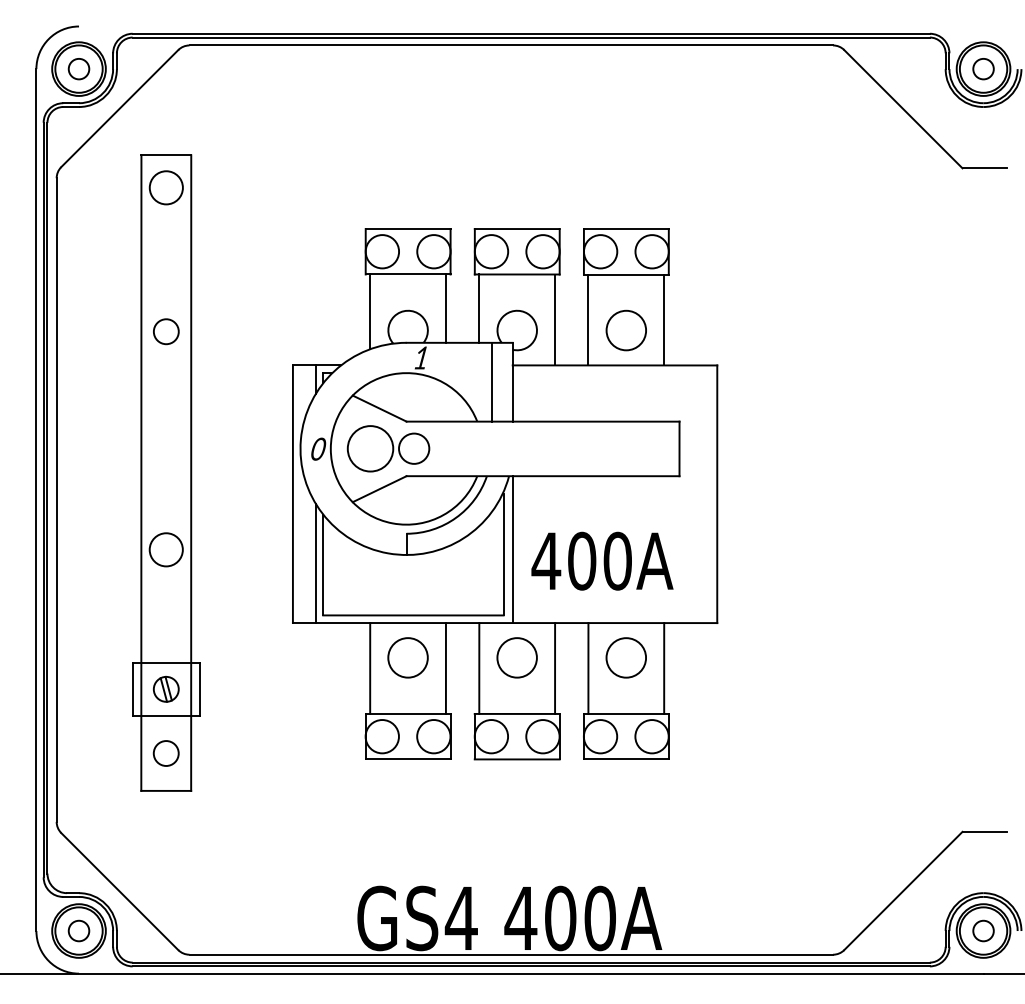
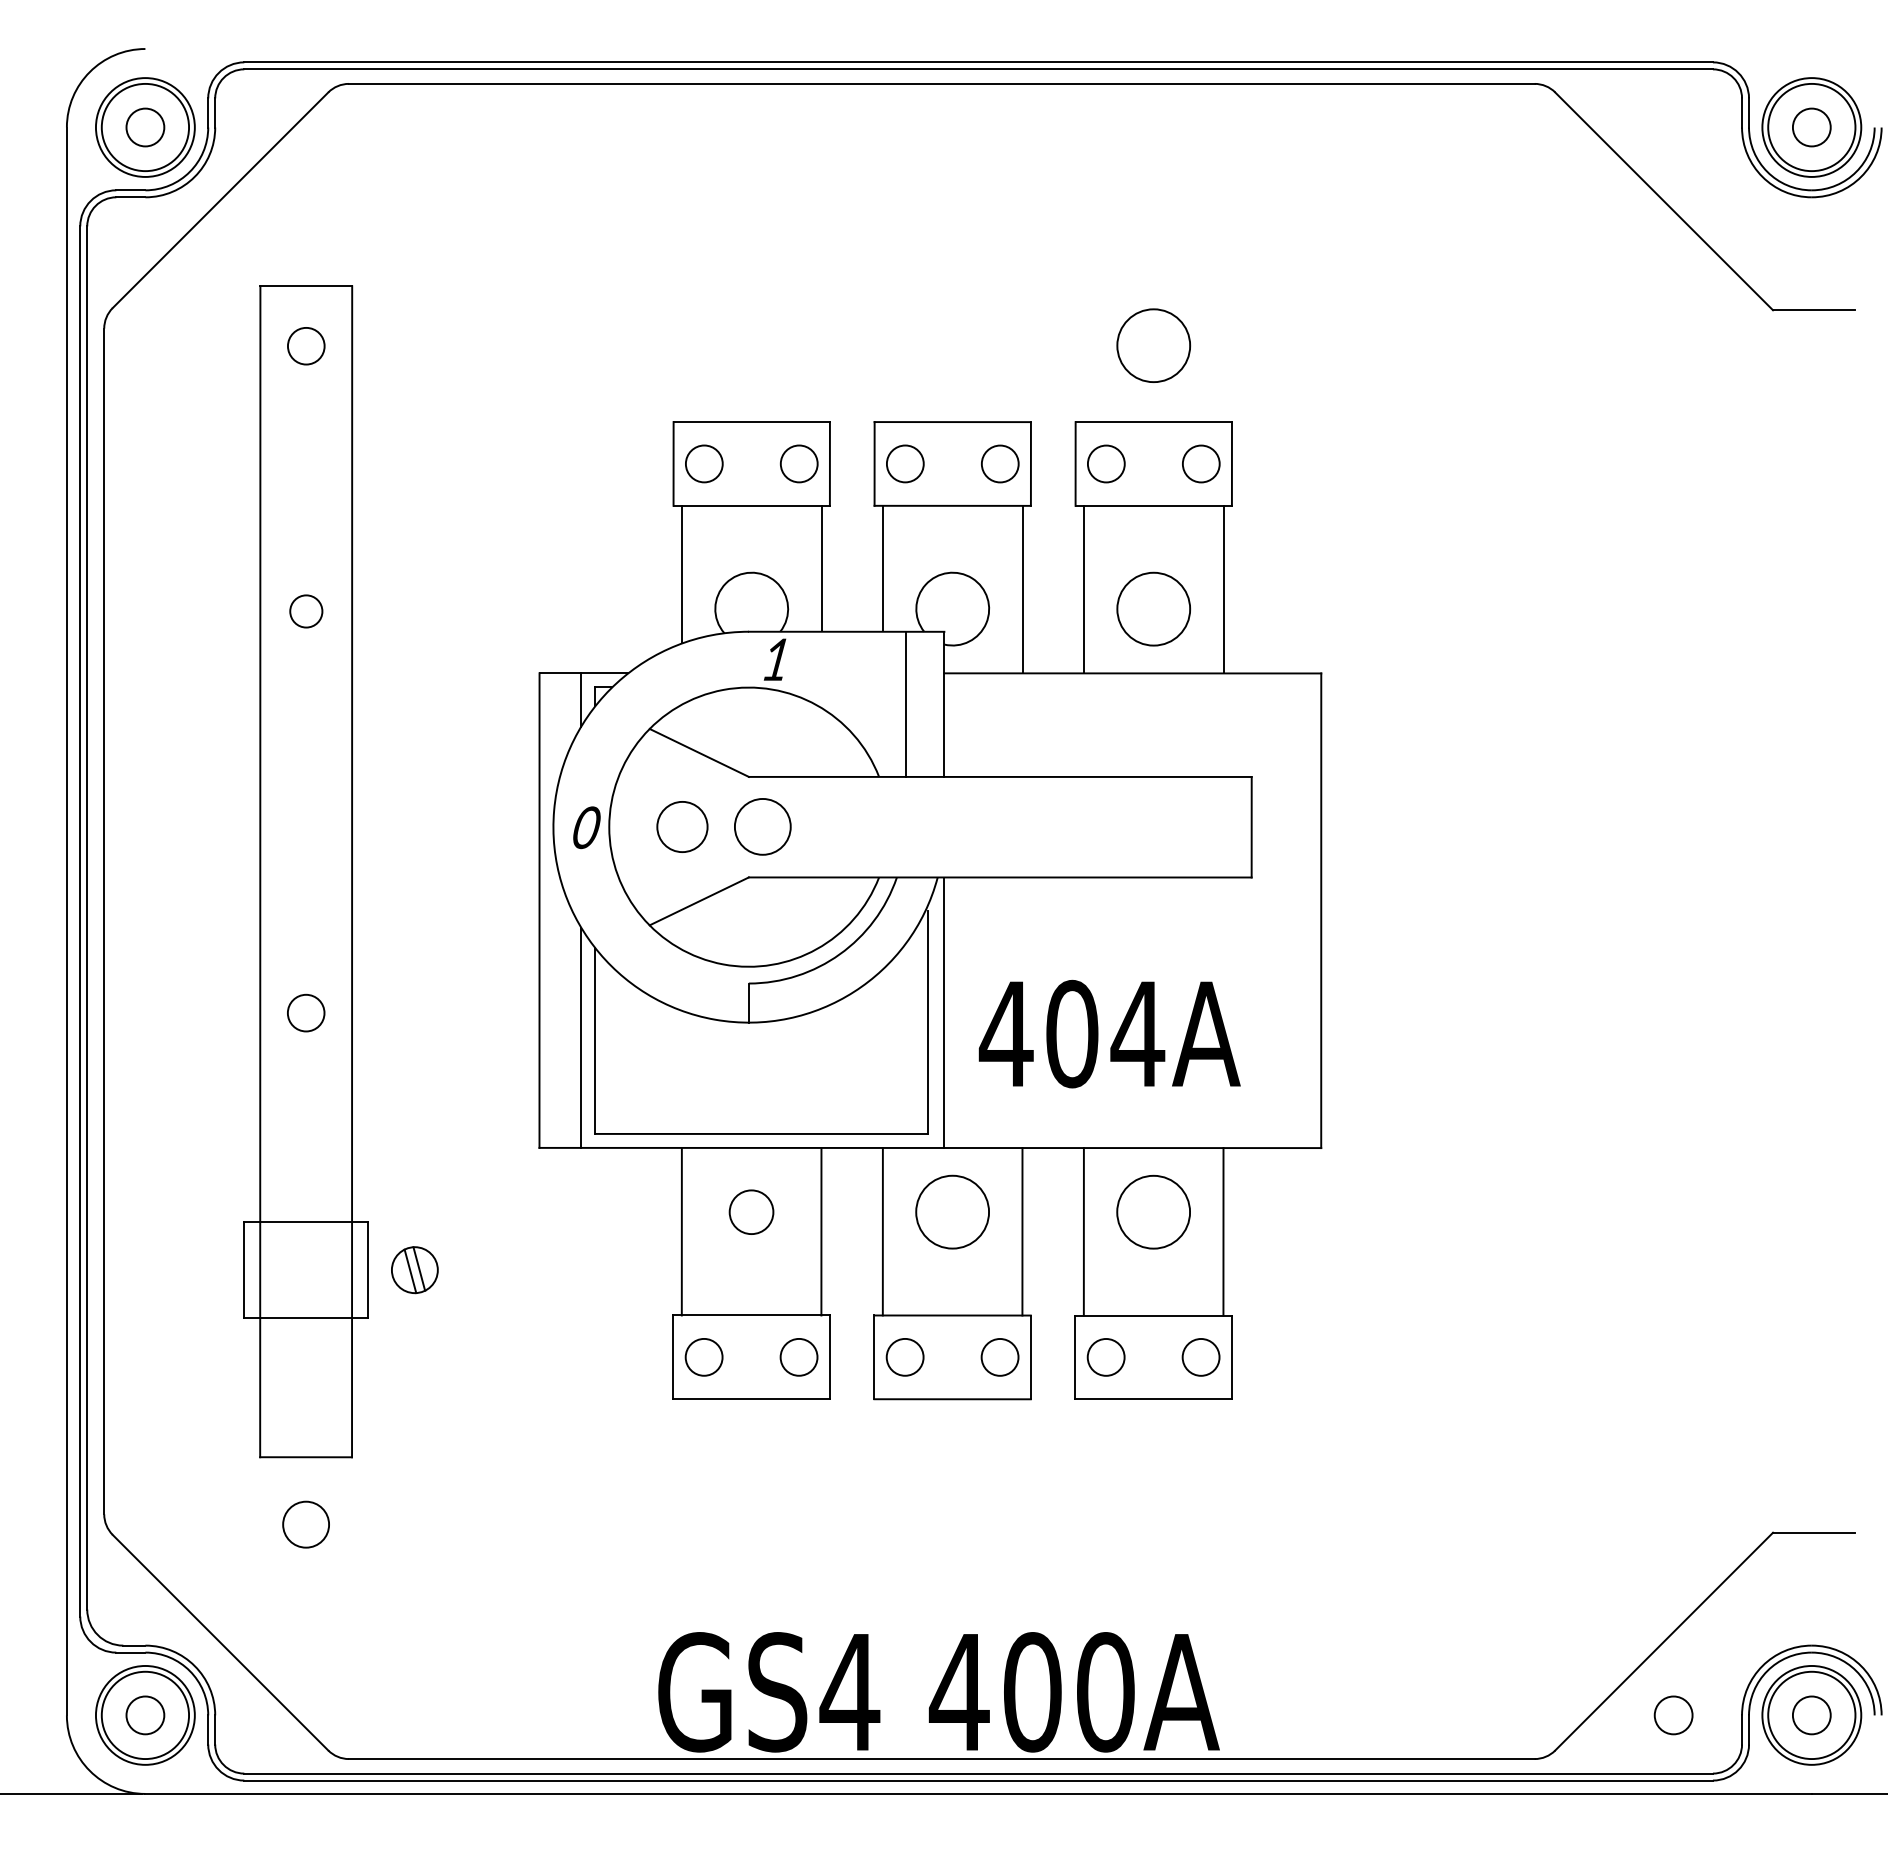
circle: (165, 187) -> (304, 345), size x0.6
circle: (625, 187) -> (1152, 345), added
circle: (382, 251) -> (704, 463), size x0.6
circle: (433, 251) -> (798, 463), size x0.6
circle: (491, 251) -> (905, 463), size x0.6
circle: (542, 251) -> (999, 463), size x0.6
circle: (600, 251) -> (1106, 463), size x0.6
circle: (651, 251) -> (1200, 463), size x0.6
circle: (166, 331) -> (306, 610), size x0.7
circle: (370, 448) -> (682, 826), size x0.6
circle: (165, 549) -> (304, 1012), size x0.6
text: (617, 560) -> (1137, 1032), 400A -> 404A
circle: (407, 657) -> (750, 1211), size x0.6
part: (165, 688) -> (413, 1268), moved
circle: (381, 736) -> (702, 1357), size x0.6
circle: (433, 736) -> (798, 1357), size x0.6
circle: (491, 736) -> (905, 1357), size x0.6
circle: (542, 736) -> (999, 1357), size x0.6
circle: (600, 736) -> (1106, 1357), size x0.6
circle: (651, 736) -> (1200, 1357), size x0.6
circle: (165, 753) -> (304, 1524), moved
circle: (908, 930) -> (1673, 1714), added

